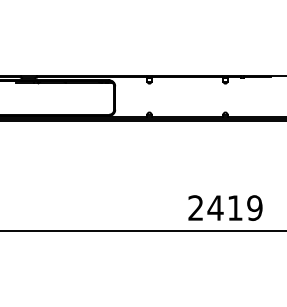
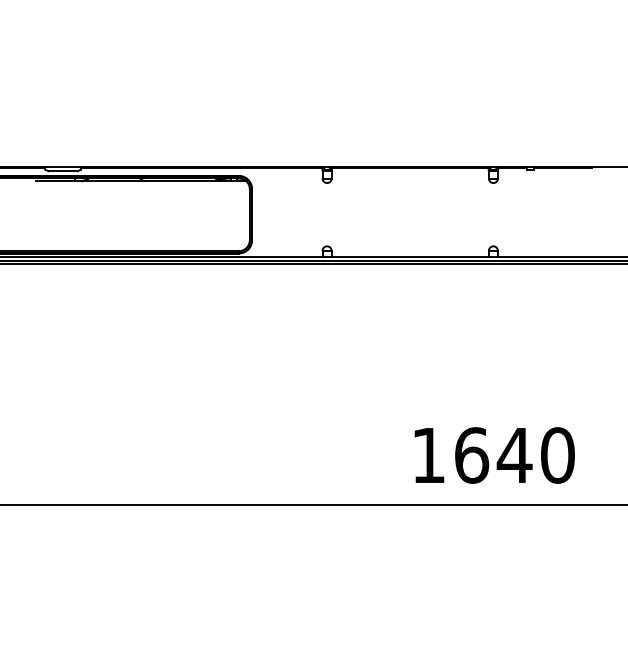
text: (225, 207) -> (493, 454), 2419 -> 1640

